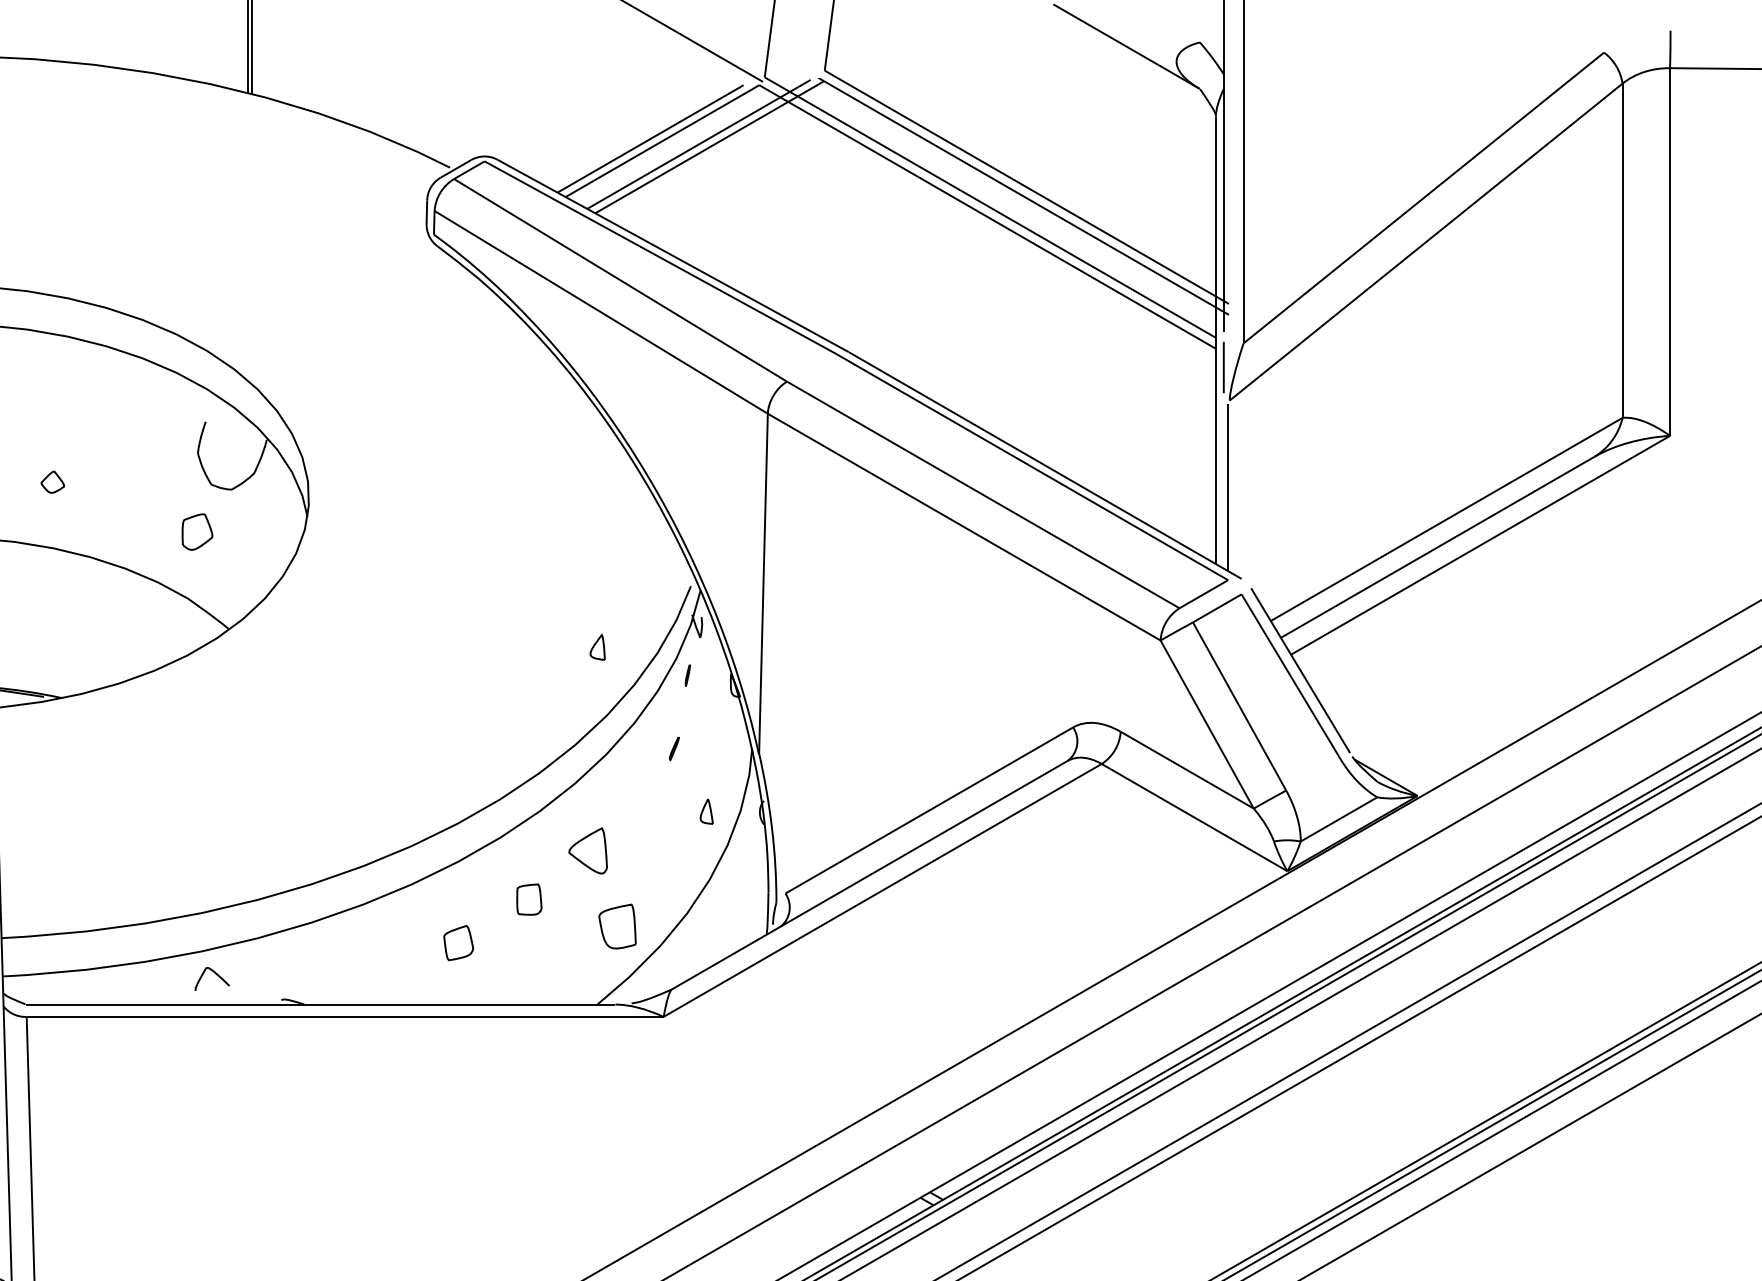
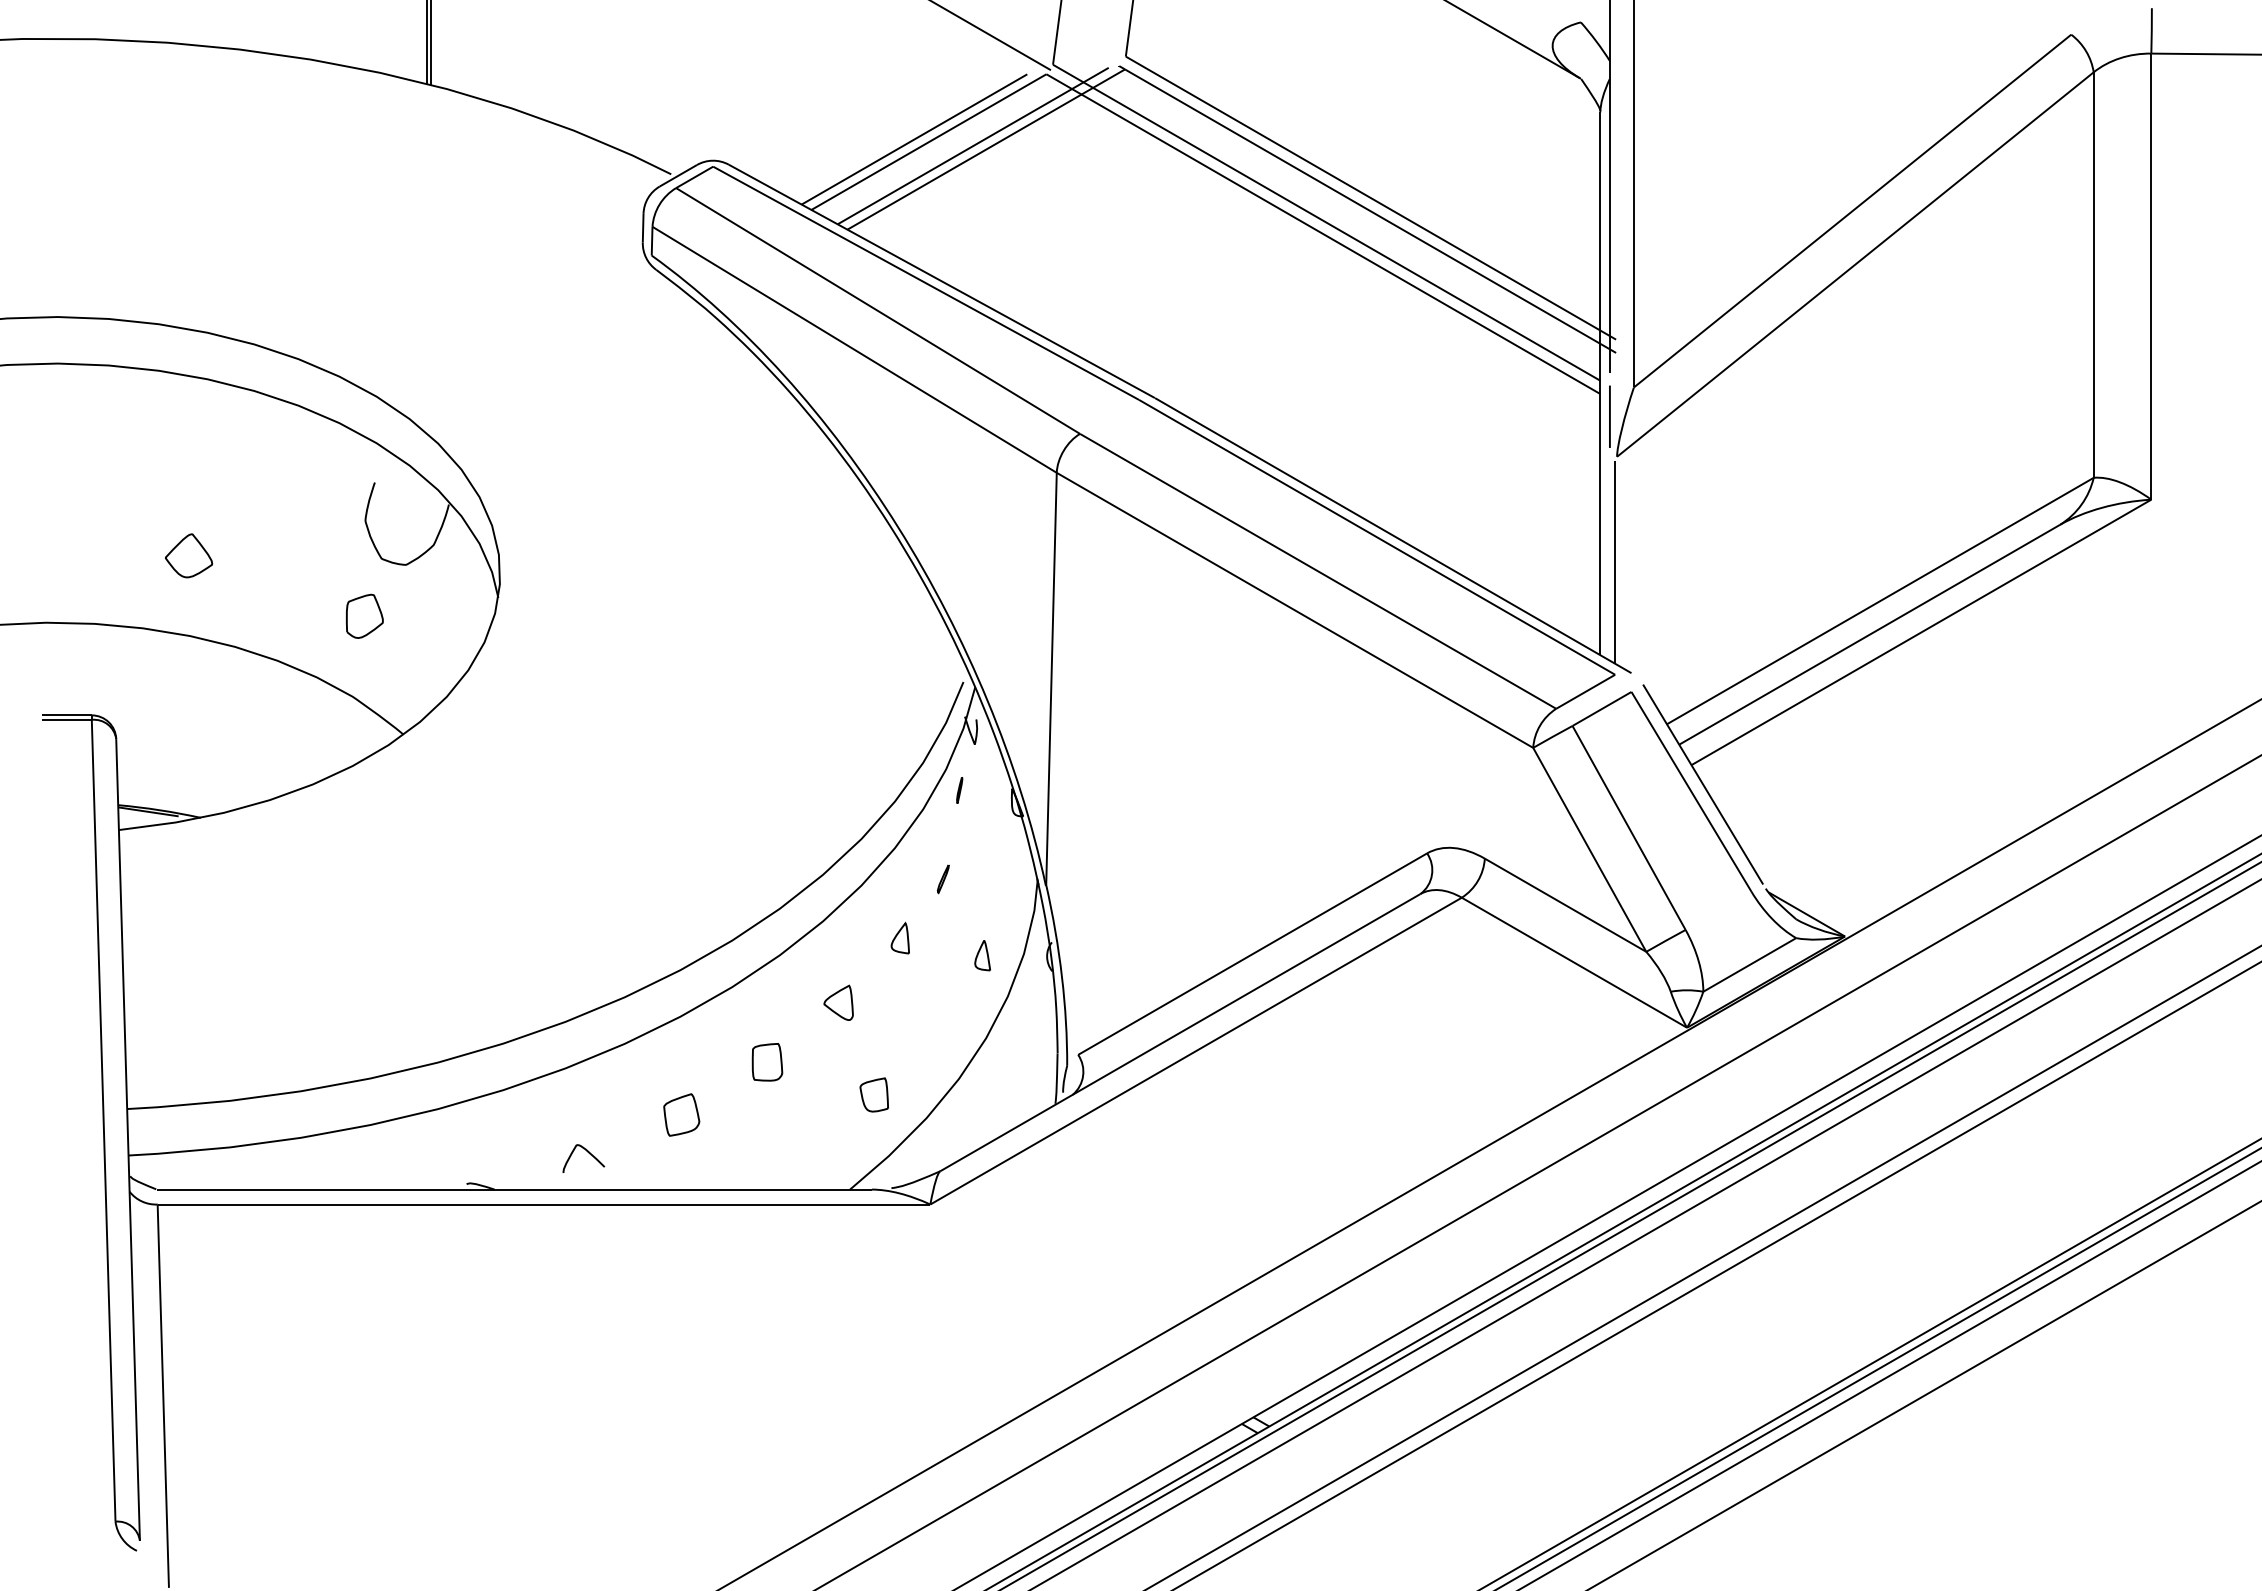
part: (52, 481) -> (189, 555), size x1.67
part: (596, 646) -> (899, 937), moved
part: (587, 850) -> (838, 1002), size x0.62
part: (616, 926) -> (873, 1094), size x0.62
part: (216, 974) -> (588, 1153), moved

